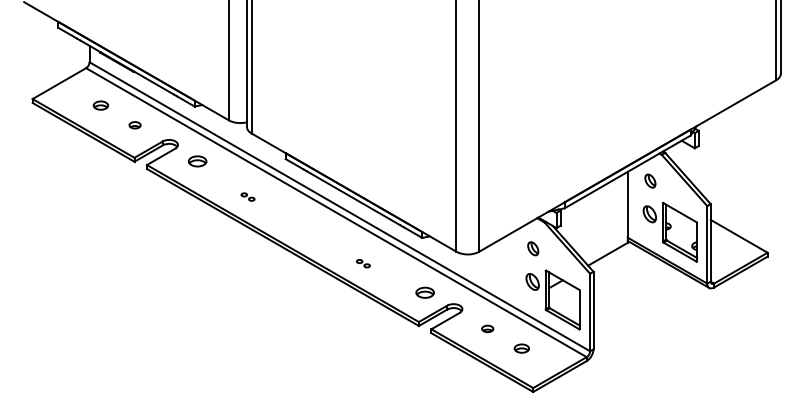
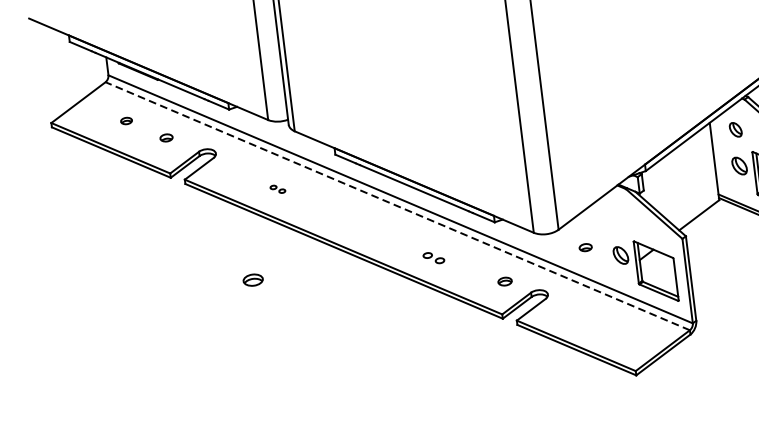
part: (100, 105) -> (126, 121), size x0.7
part: (197, 161) -> (253, 280), moved
part: (247, 196) -> (277, 188), moved
line: (336, 212) -> (397, 206), solid -> dashed
part: (533, 248) -> (617, 218), removed
part: (363, 263) -> (434, 258), size x1.4
part: (424, 292) -> (504, 281), size x0.7
part: (487, 328) -> (585, 247), moved
part: (521, 348) -> (617, 329), removed

